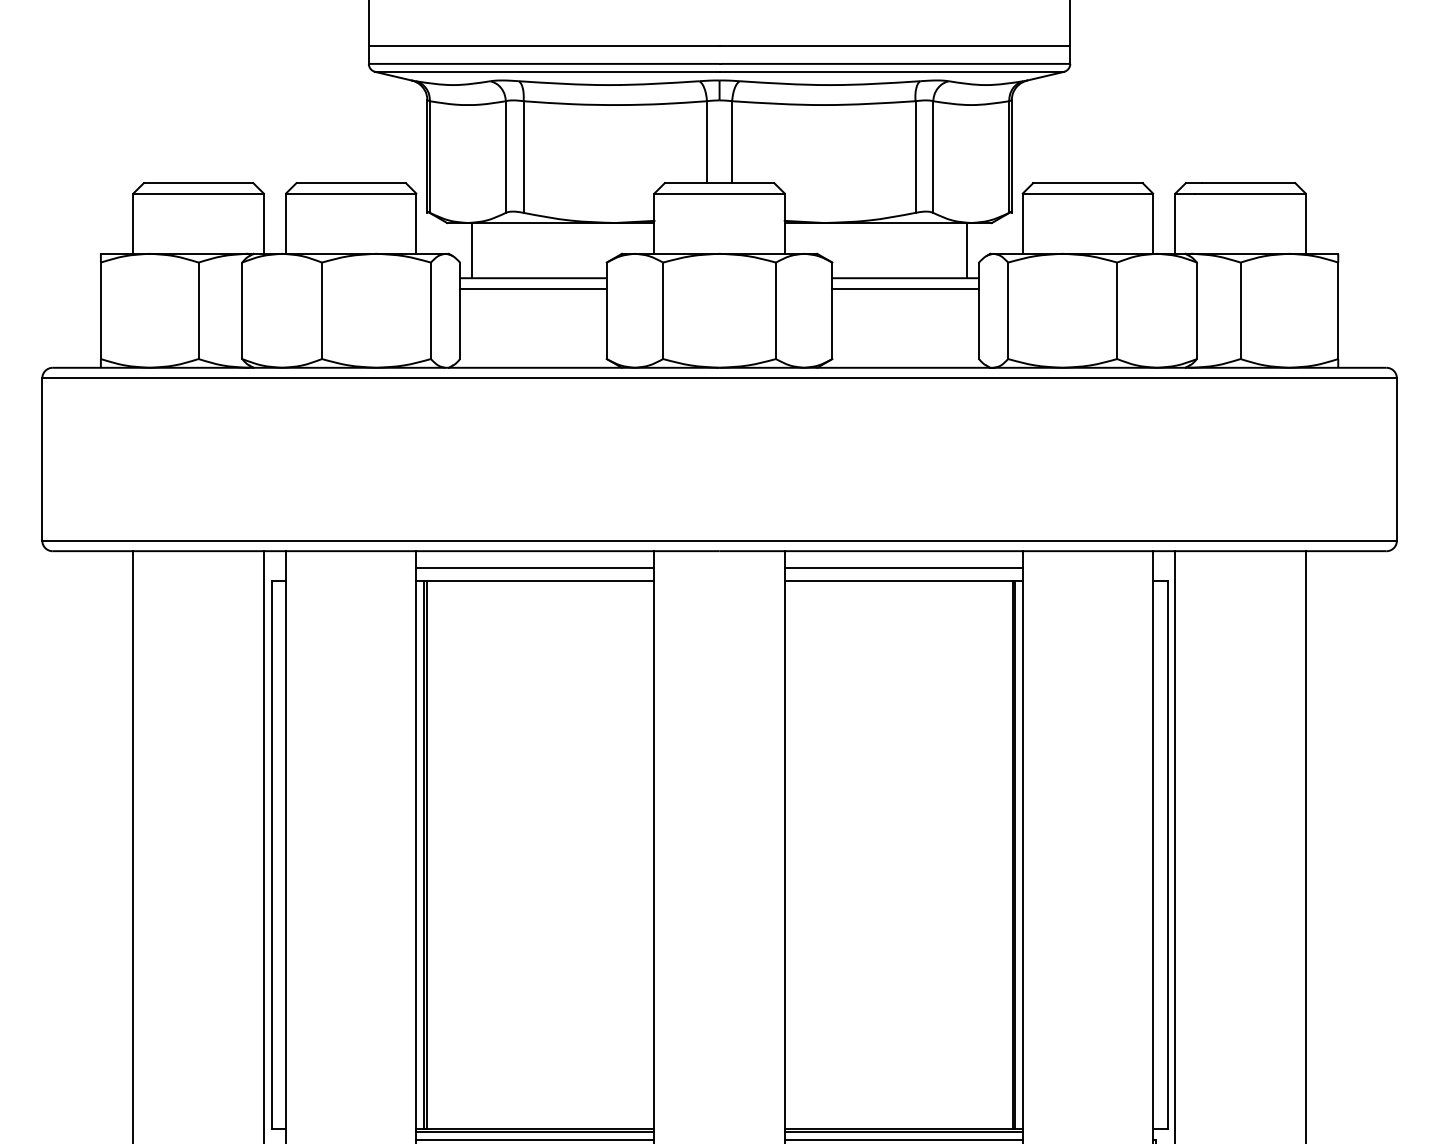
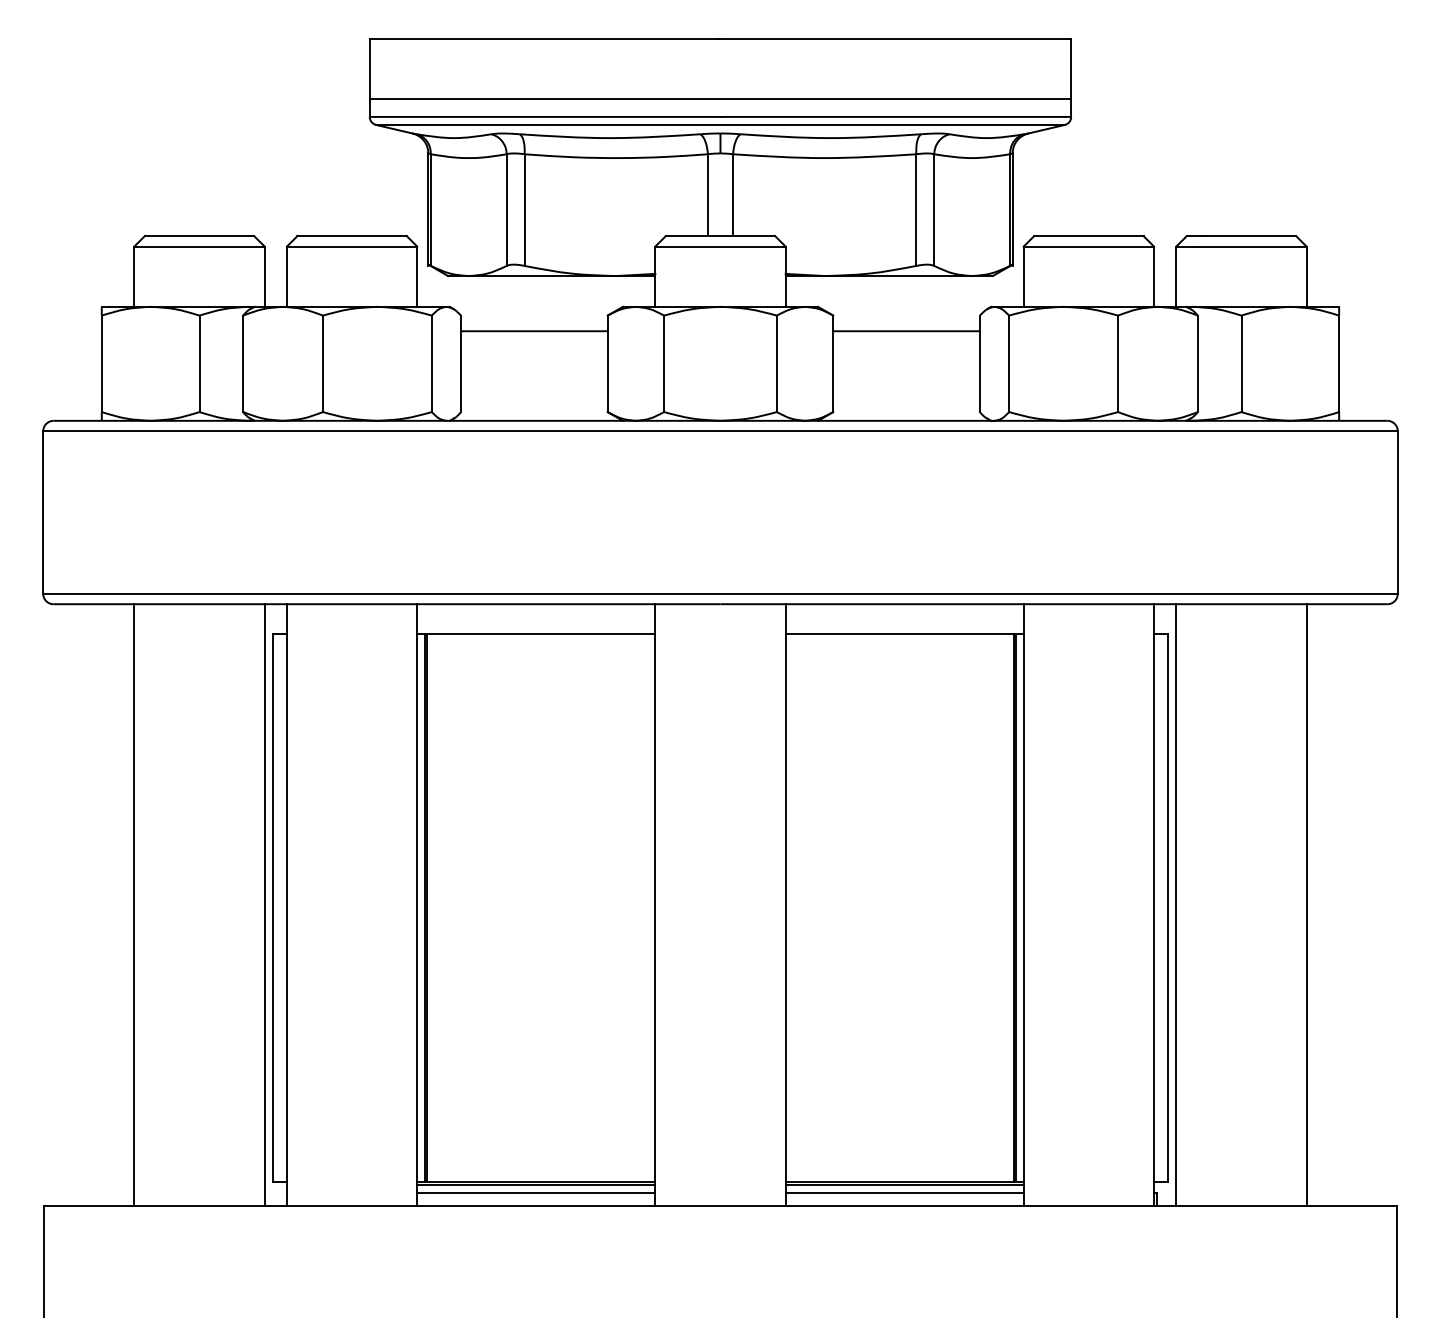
line: (472, 250) -> (473, 303), removed
line: (966, 250) -> (967, 303), removed
line: (533, 288) -> (534, 341), removed
line: (905, 288) -> (906, 341), removed
line: (535, 567) -> (536, 620), removed
line: (903, 567) -> (904, 620), removed

